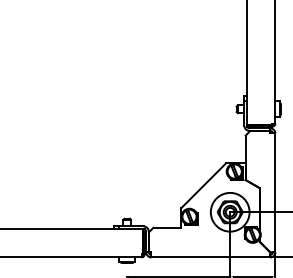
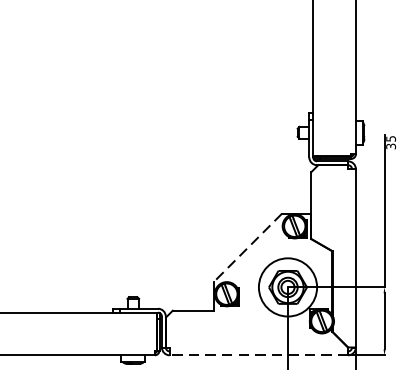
line: (203, 185) -> (247, 247), solid -> dashed
line: (210, 257) -> (258, 355), solid -> dashed

